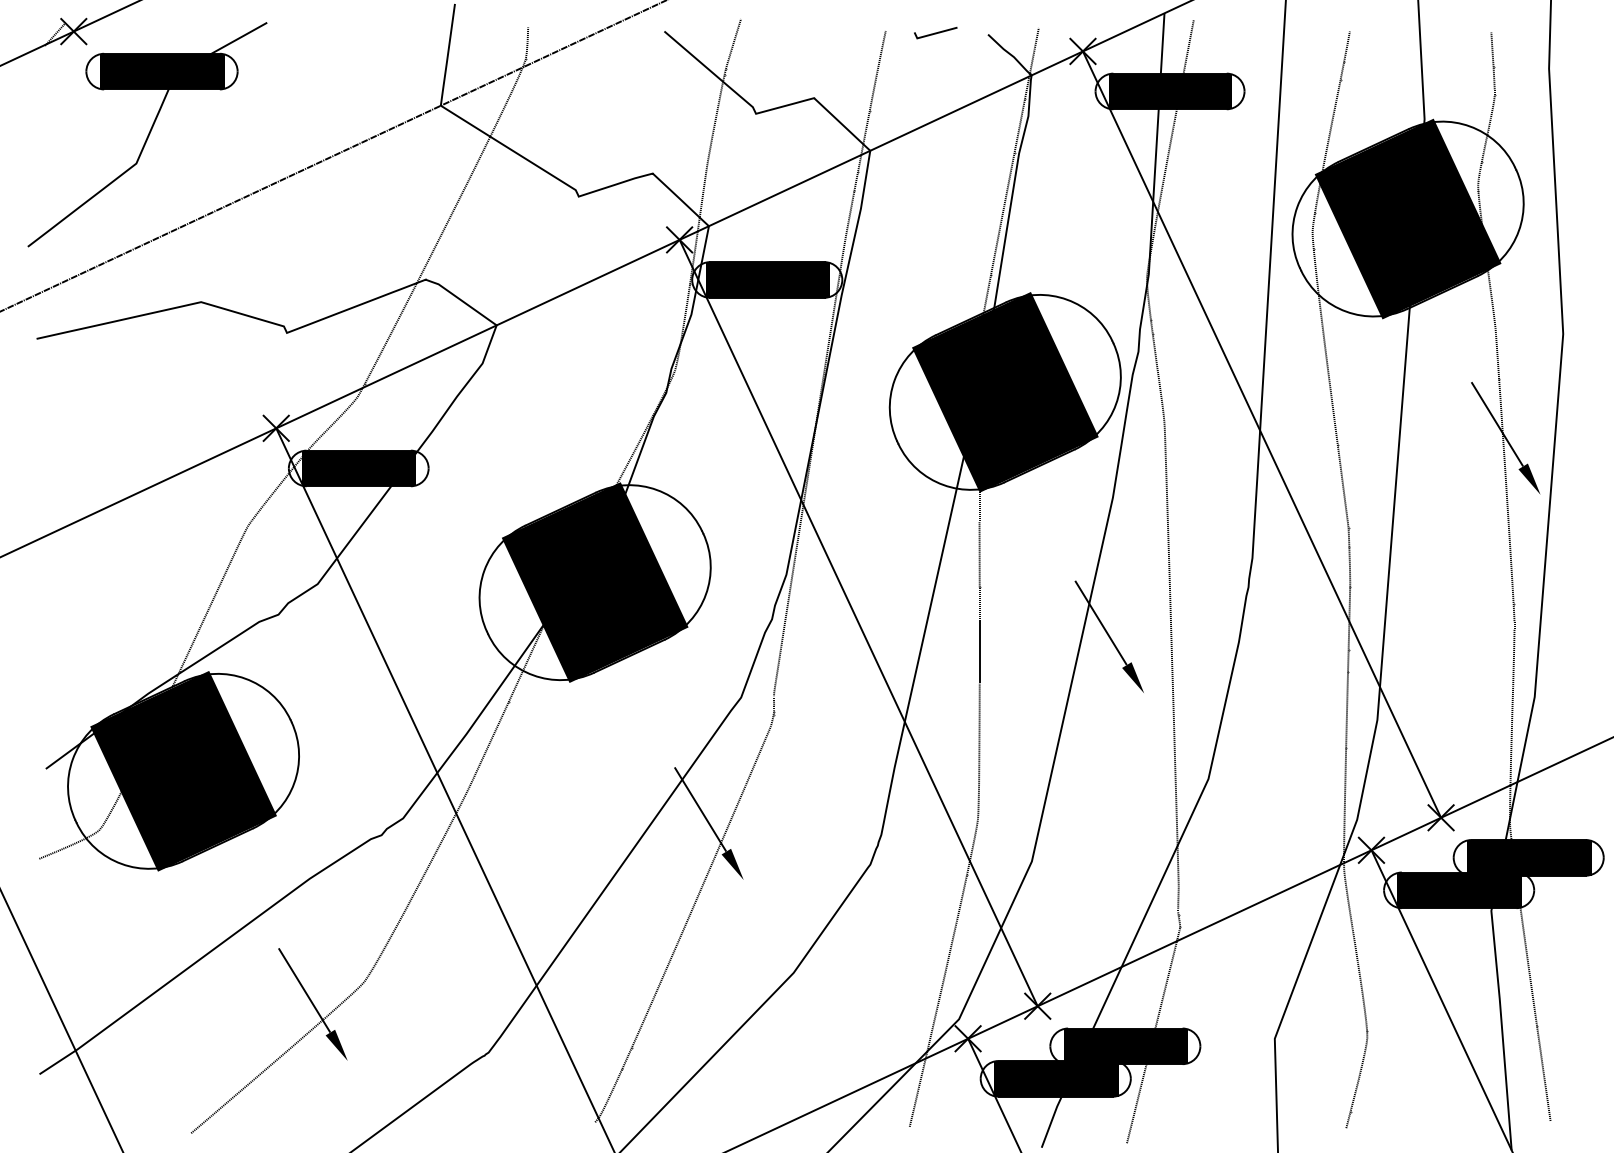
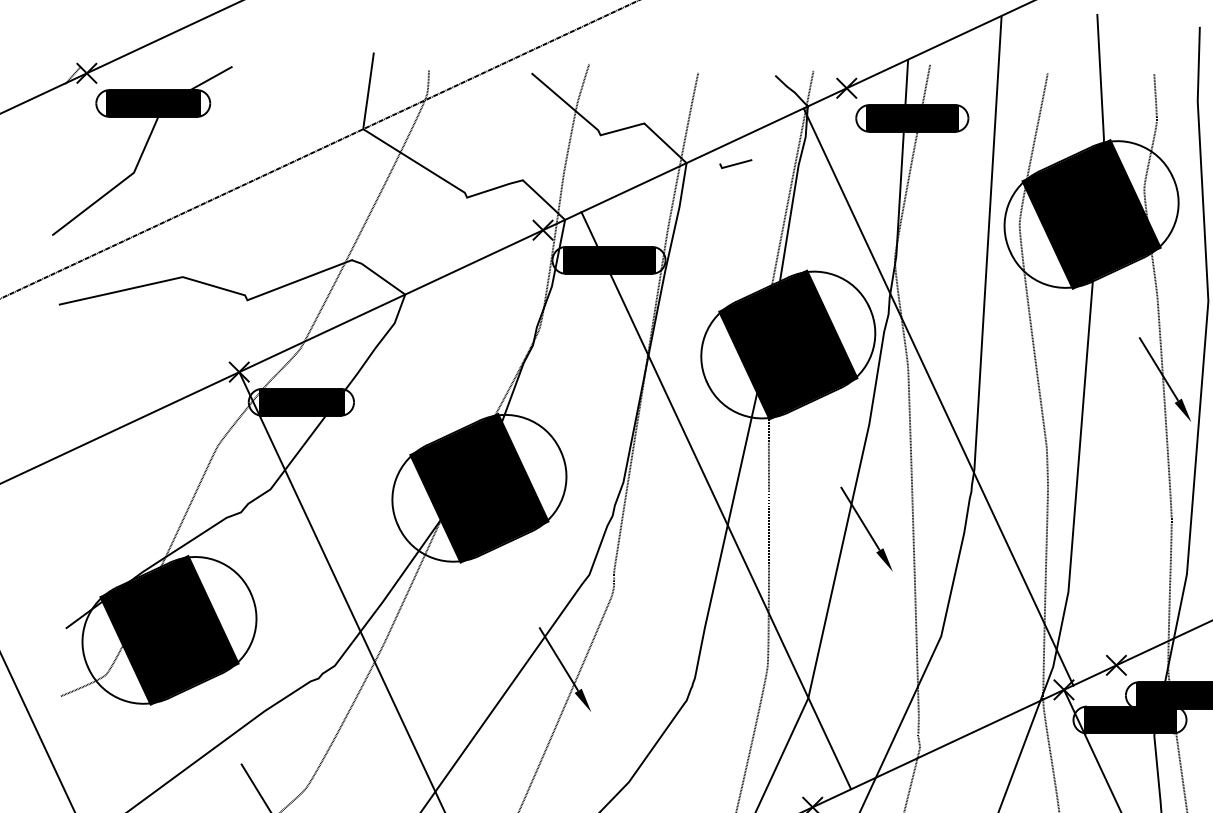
line: (935, 32) -> (735, 163), moved
line: (1261, 434) -> (938, 397), moved
line: (858, 622) -> (716, 500), moved

